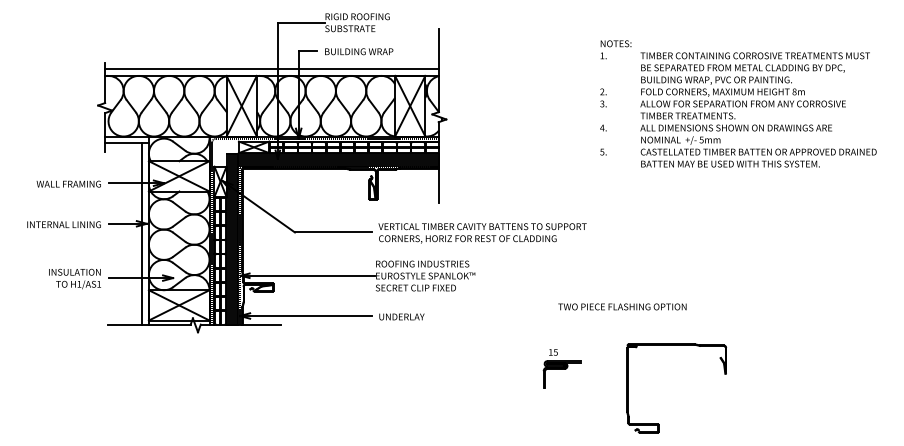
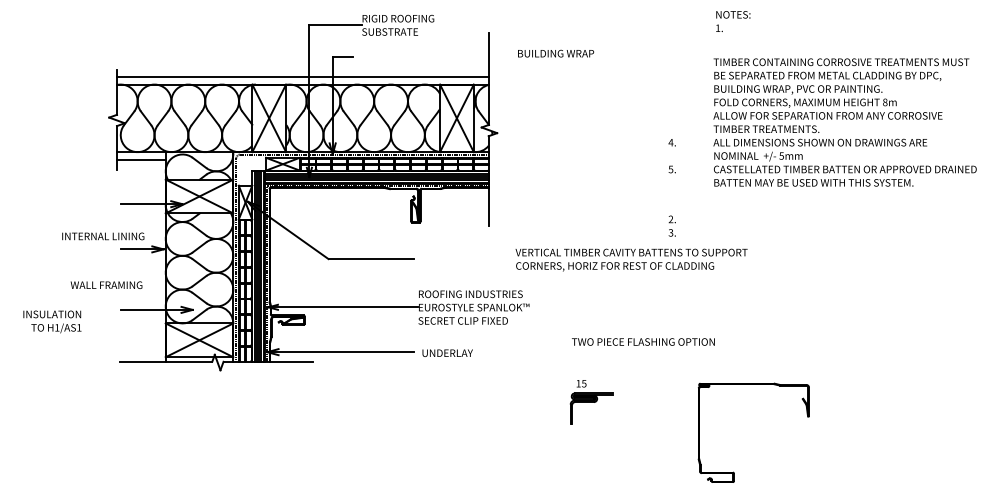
text: (616, 49) -> (733, 21), moved
text: (359, 51) -> (556, 53), moved
text: (602, 97) -> (671, 225), moved
text: (68, 183) -> (106, 284), moved
text: (64, 224) -> (103, 236), moved
text: (482, 232) -> (631, 259), moved
line: (142, 233) -> (158, 260), removed
text: (75, 278) -> (52, 321), moved
text: (622, 306) -> (643, 341), moved
part: (562, 369) -> (591, 402), moved

